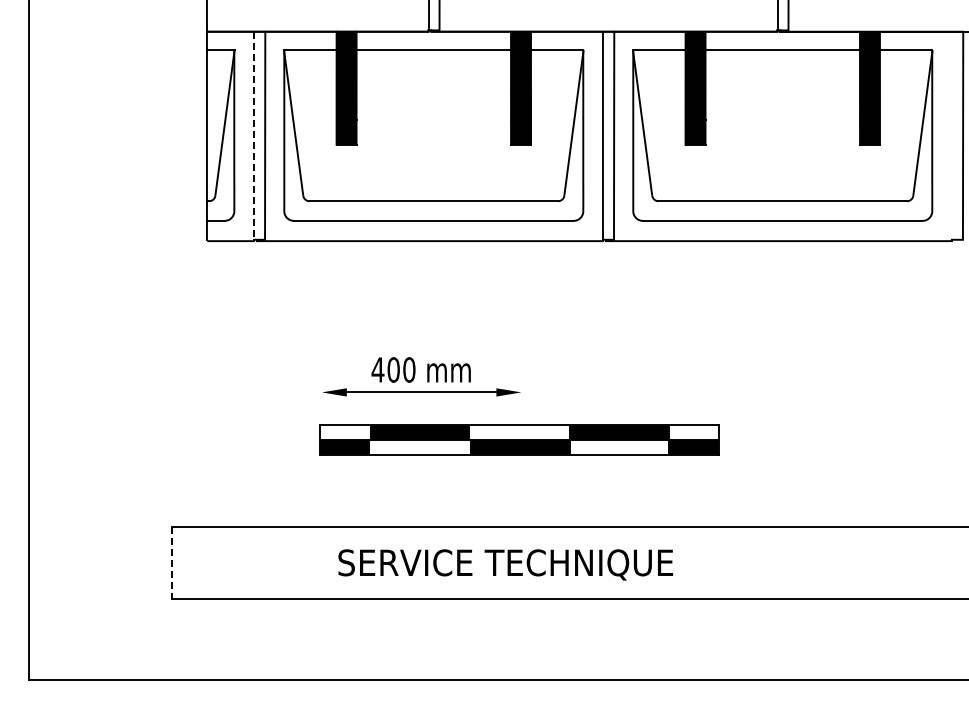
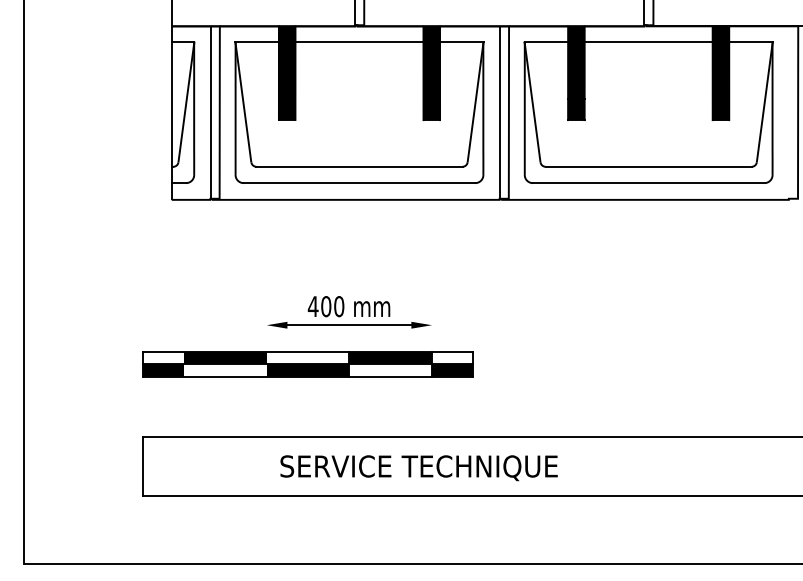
line: (254, 136) -> (210, 113), dashed -> solid
part: (519, 439) -> (307, 364), moved
line: (172, 563) -> (142, 467), dashed -> solid

